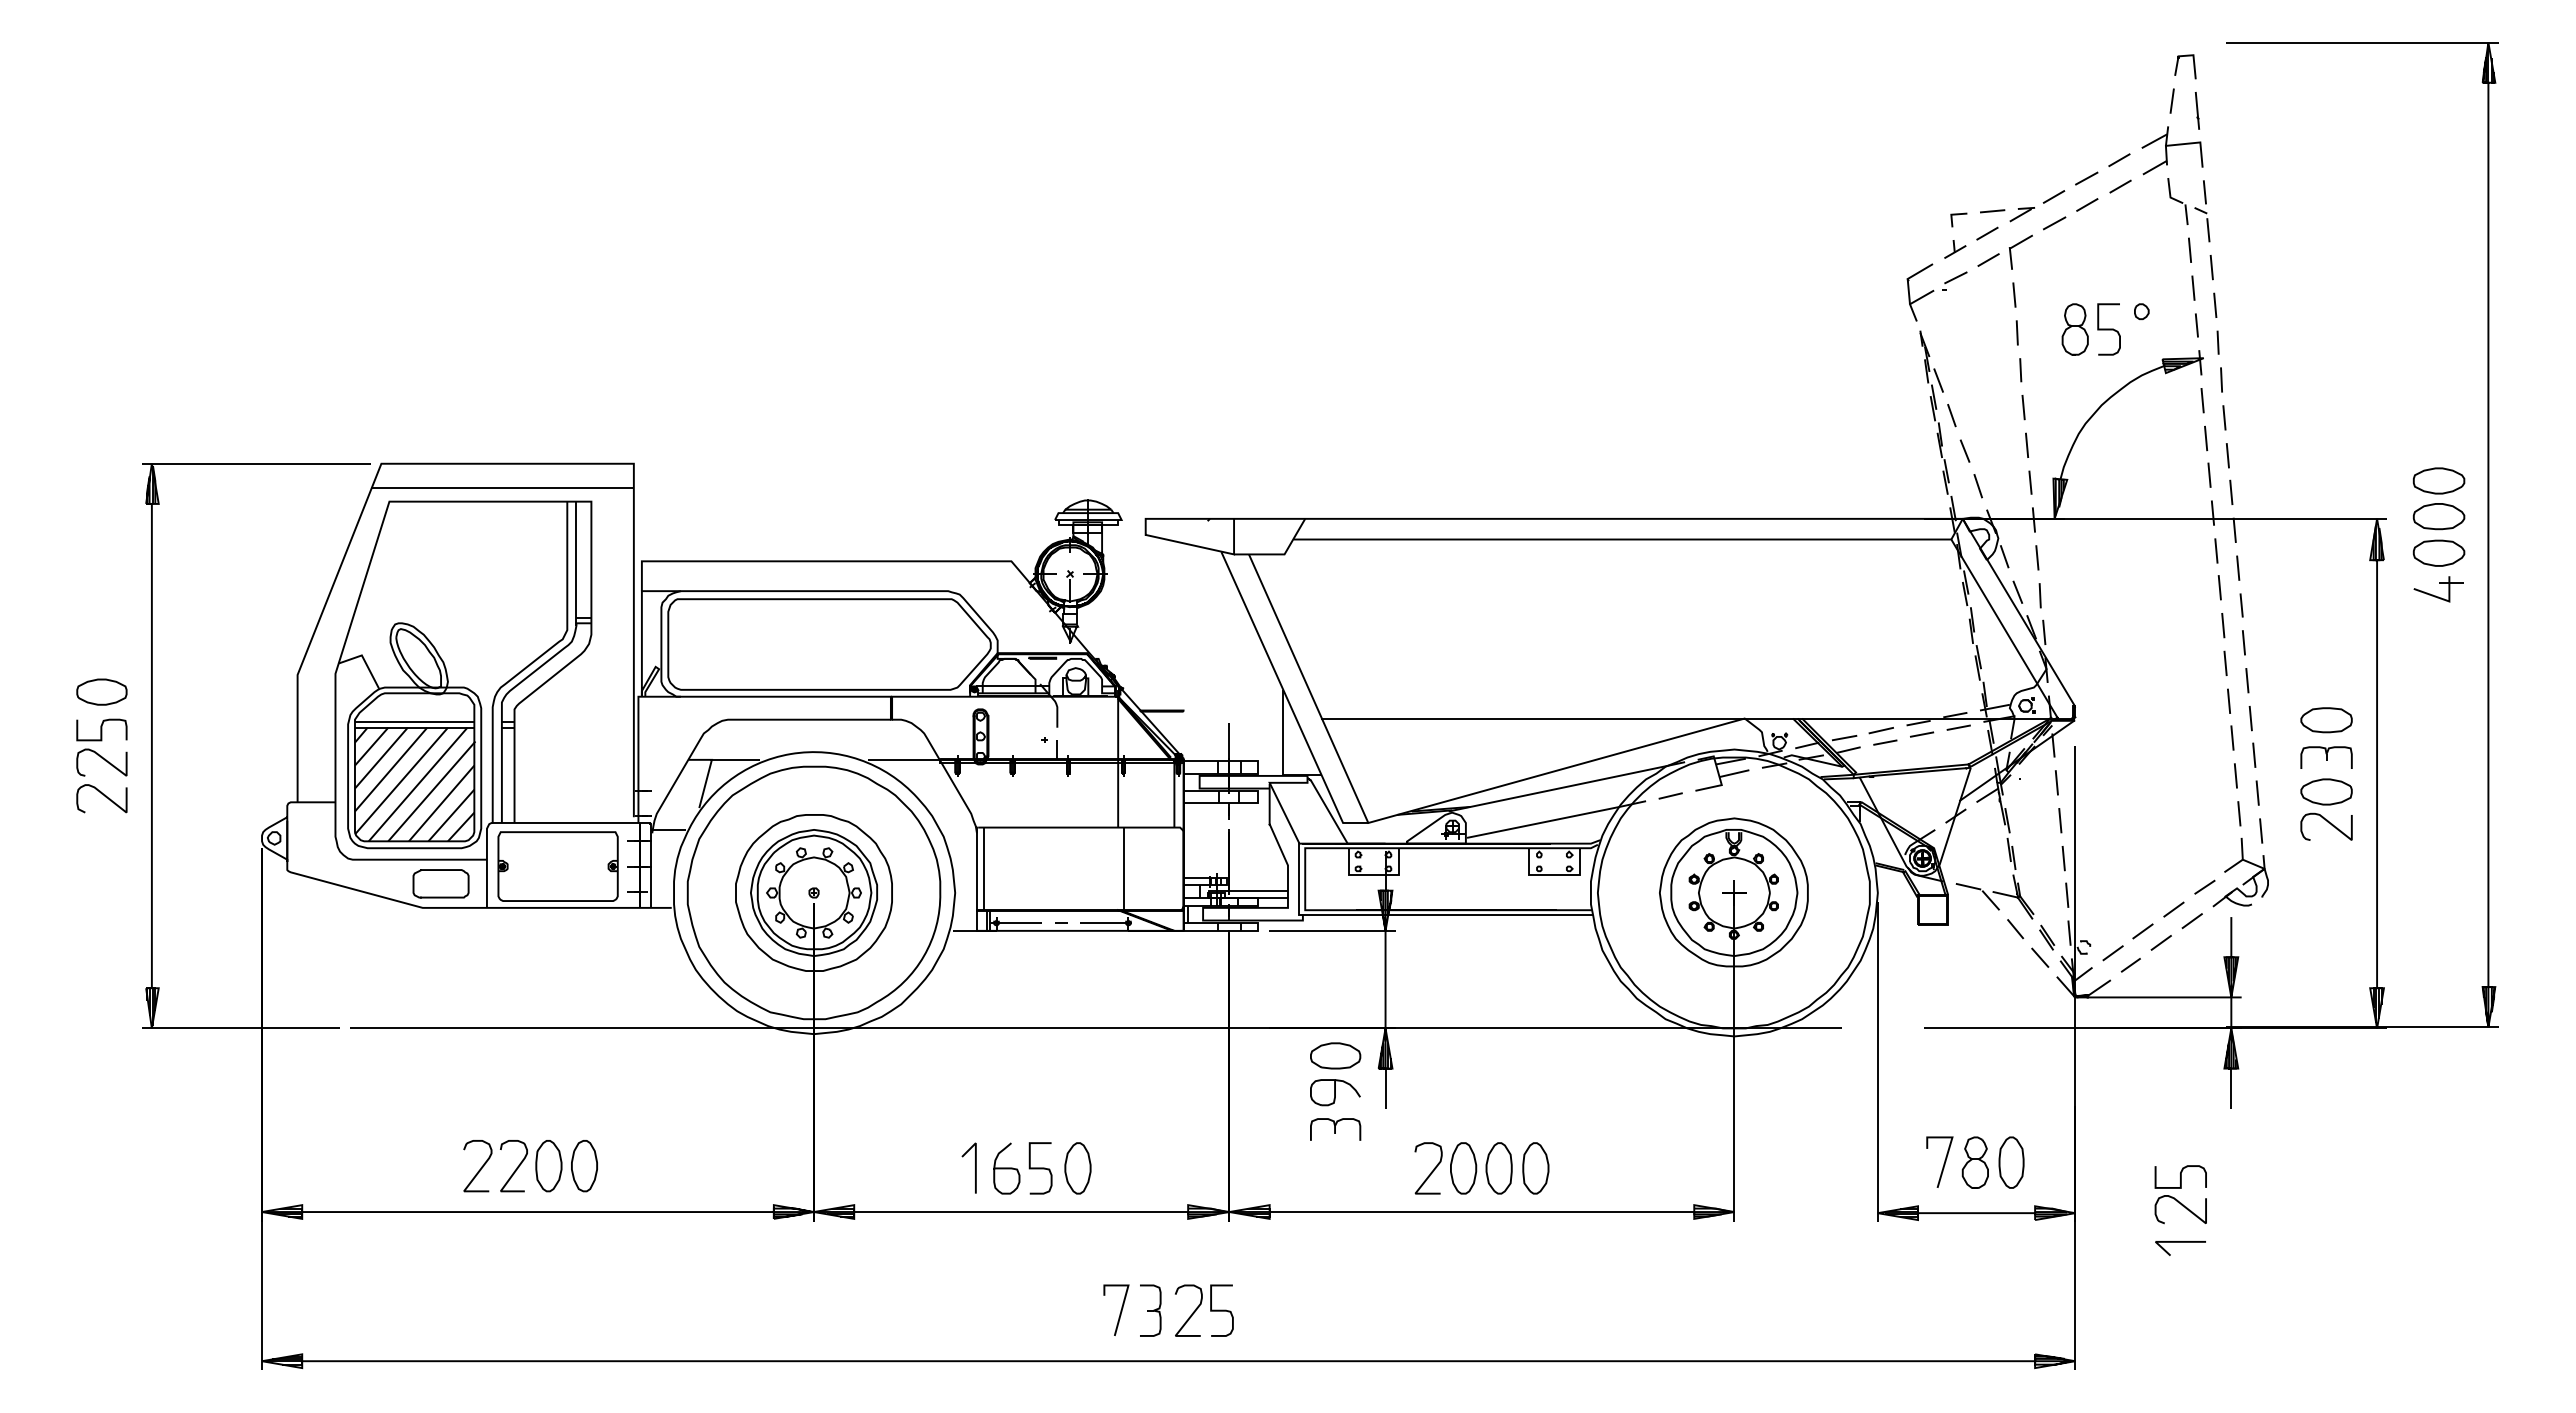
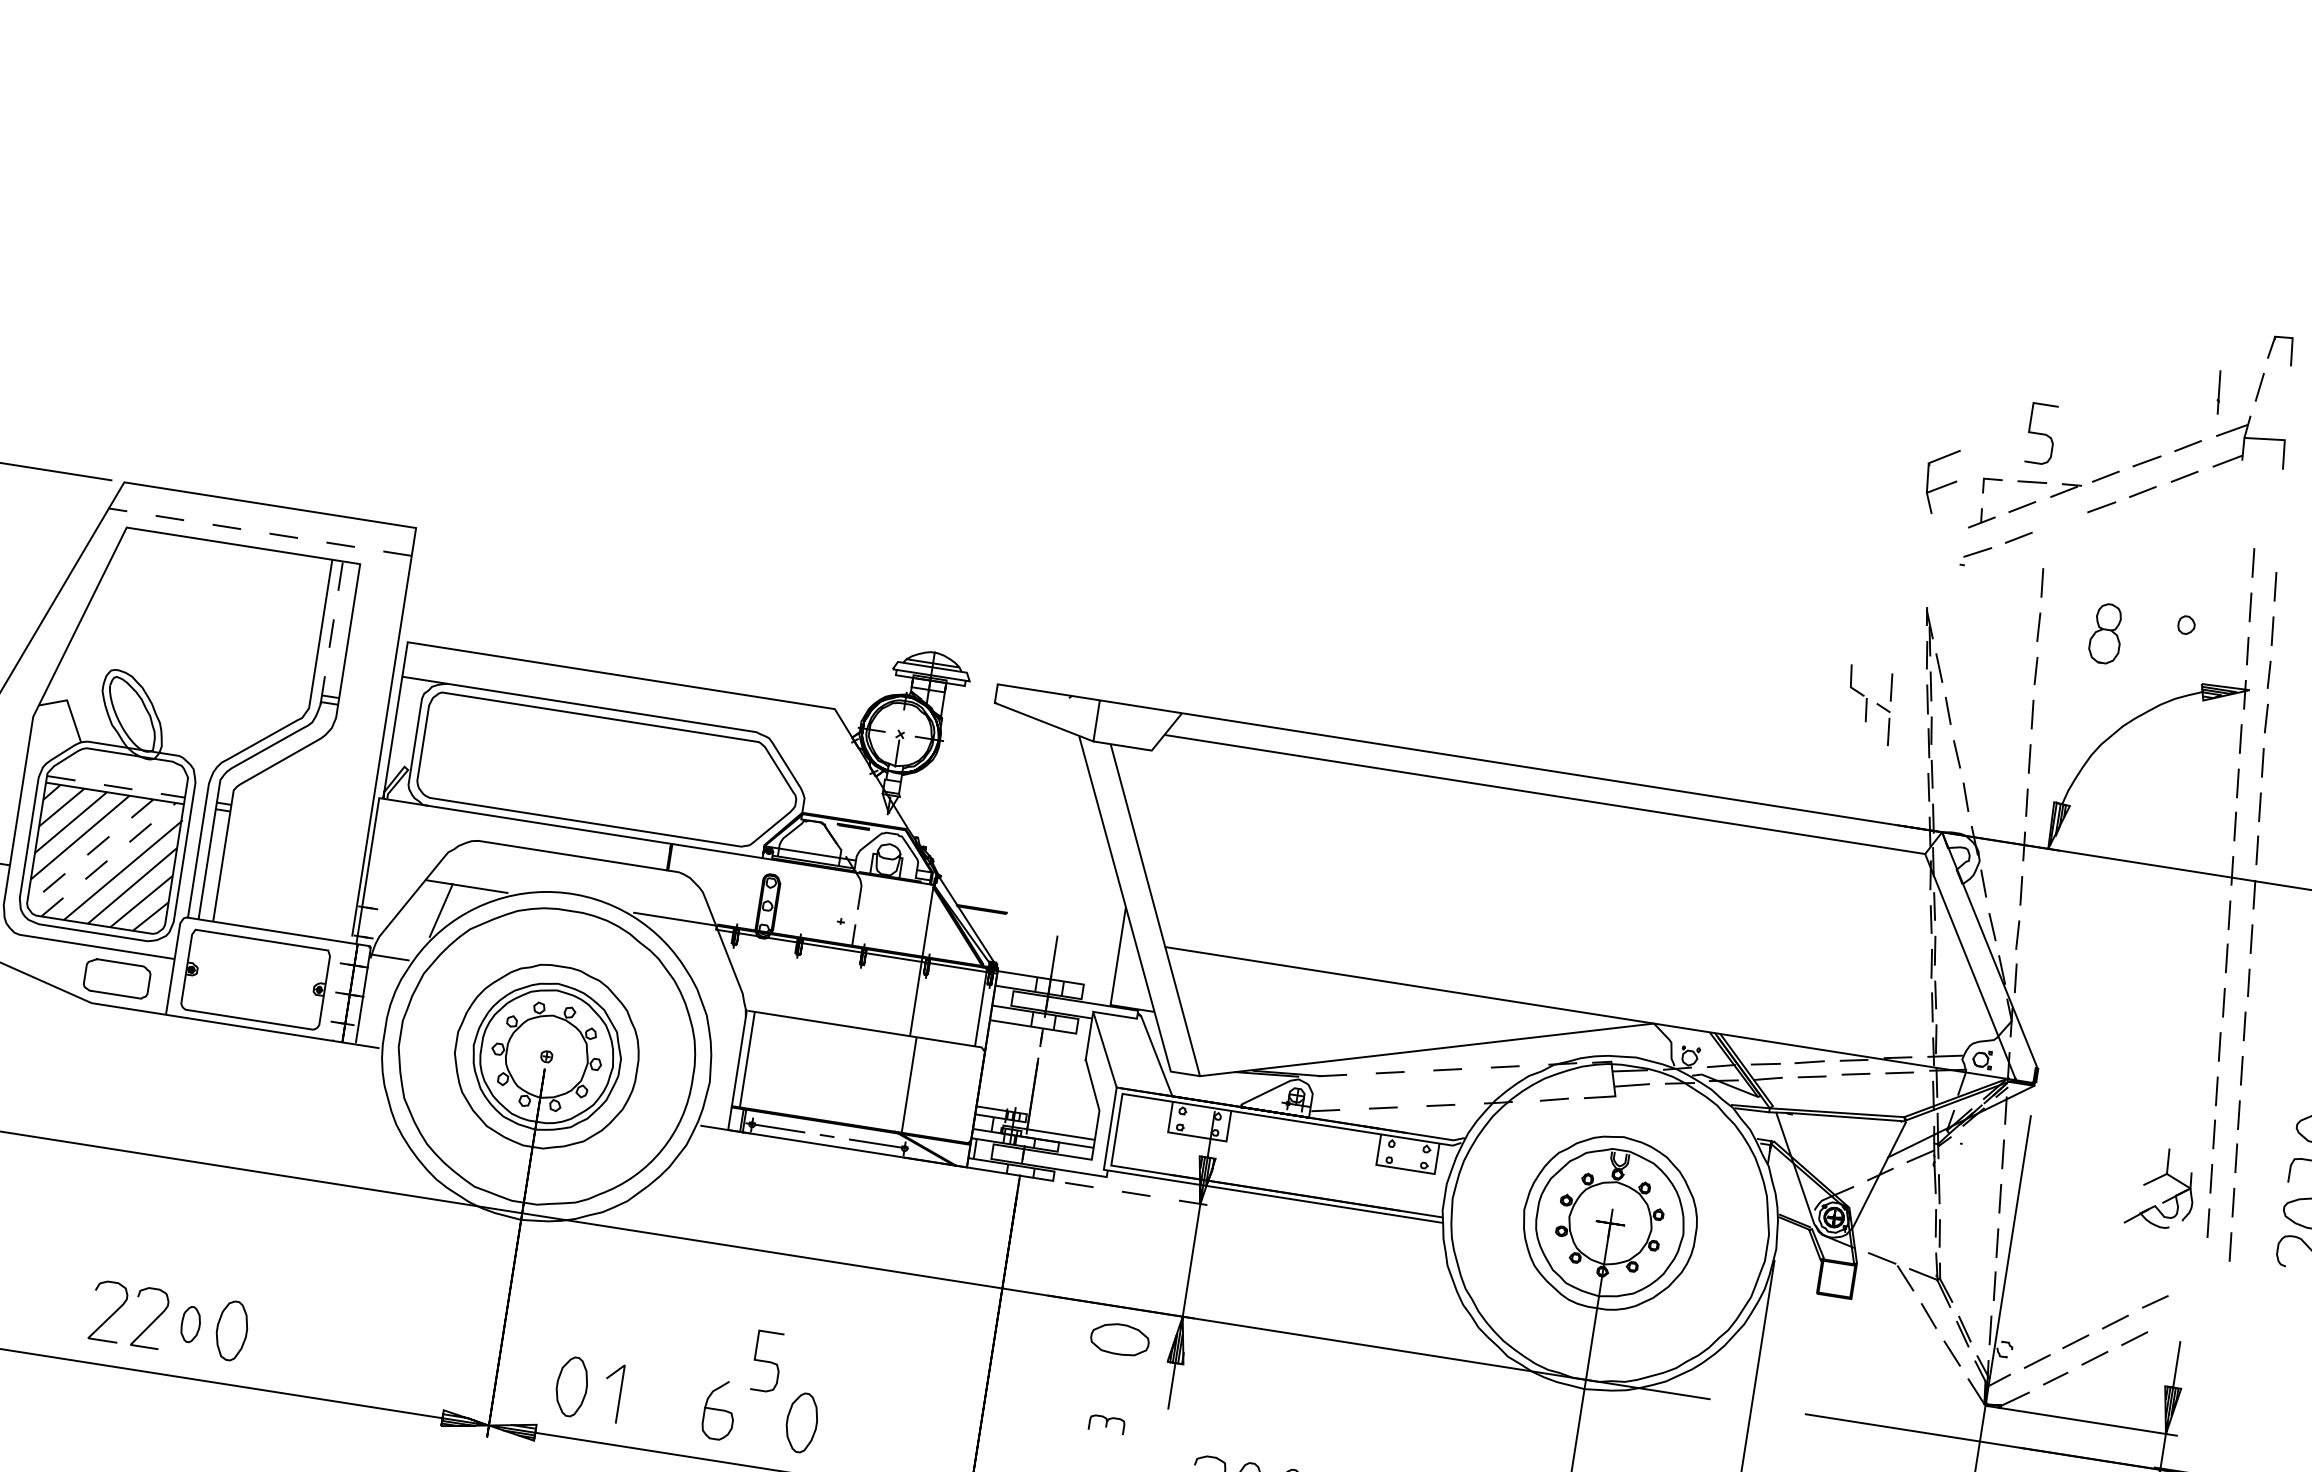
line: (2196, 110) -> (2217, 391), moved
part: (2188, 210) -> (1869, 705), moved
line: (2017, 245) -> (2054, 526), removed
part: (1920, 292) -> (1941, 481), moved
curve: (2108, 329) -> (2040, 434), moved
line: (501, 487) -> (258, 531), solid -> dashed
line: (576, 563) -> (331, 632), solid -> dashed
line: (414, 721) -> (115, 786), solid -> dashed
line: (401, 781) -> (90, 853), solid -> dashed
line: (418, 784) -> (109, 859), solid -> dashed
line: (1567, 786) -> (1436, 1070), solid -> dashed
line: (1558, 819) -> (1420, 1106), solid -> dashed
part: (2236, 865) -> (2158, 1179), moved
line: (1332, 930) -> (1139, 1193), solid -> dashed
part: (1335, 1092) -> (1113, 1381), removed
part: (1335, 1129) -> (1106, 1424), size x0.6
part: (548, 1166) -> (190, 1324), size x0.6
line: (975, 1167) -> (620, 1393), moved
part: (878, 1168) -> (571, 1386), added
curve: (1040, 1168) -> (767, 1361), moved

